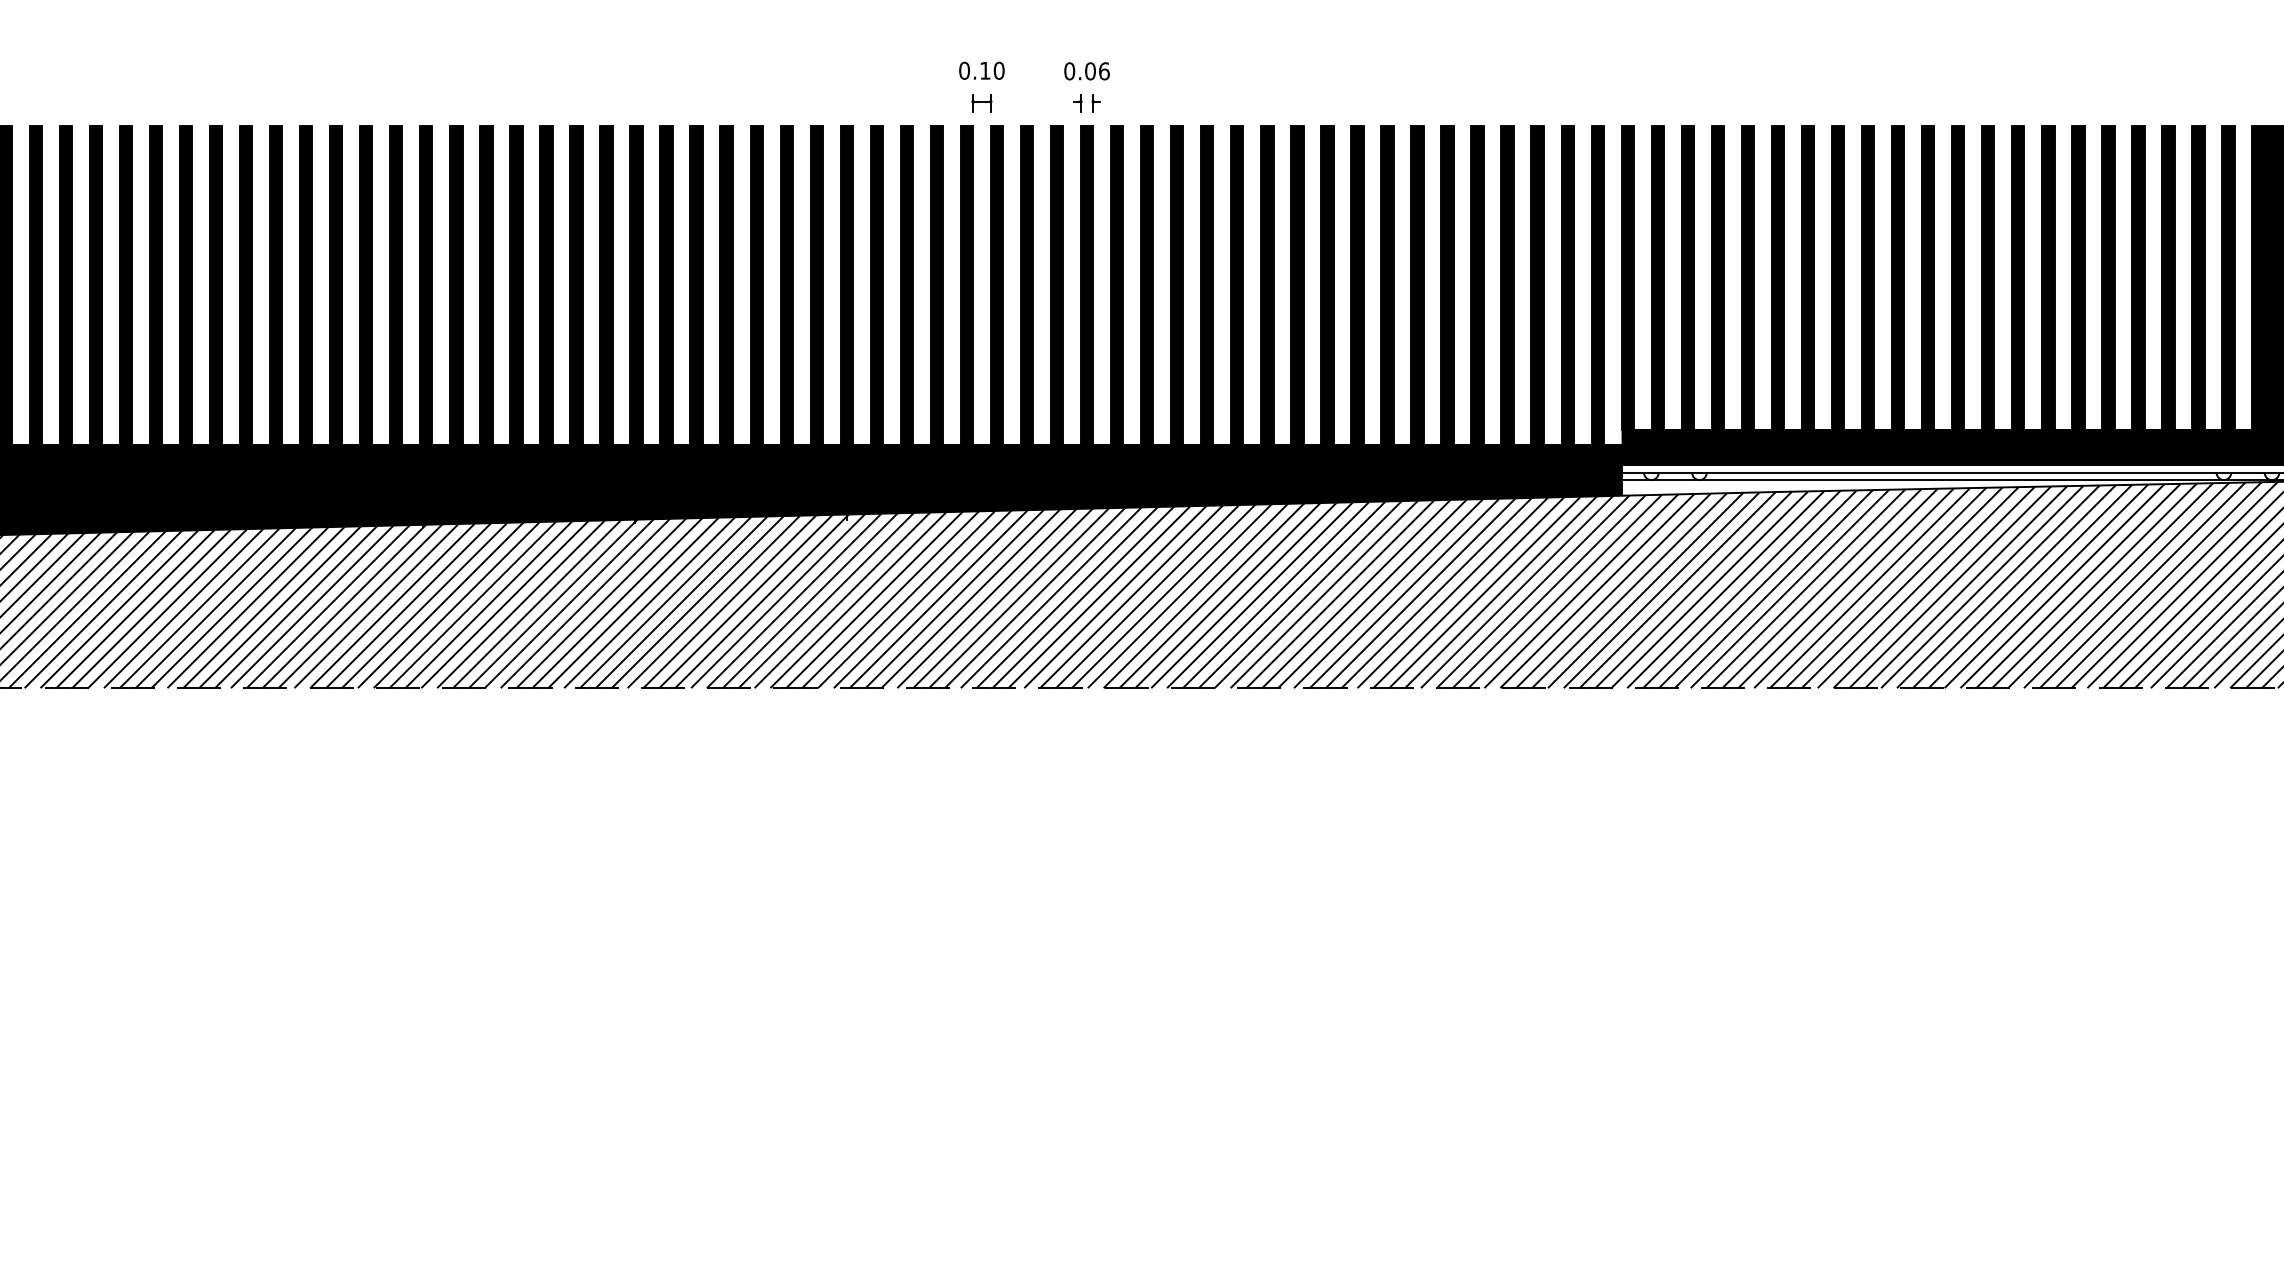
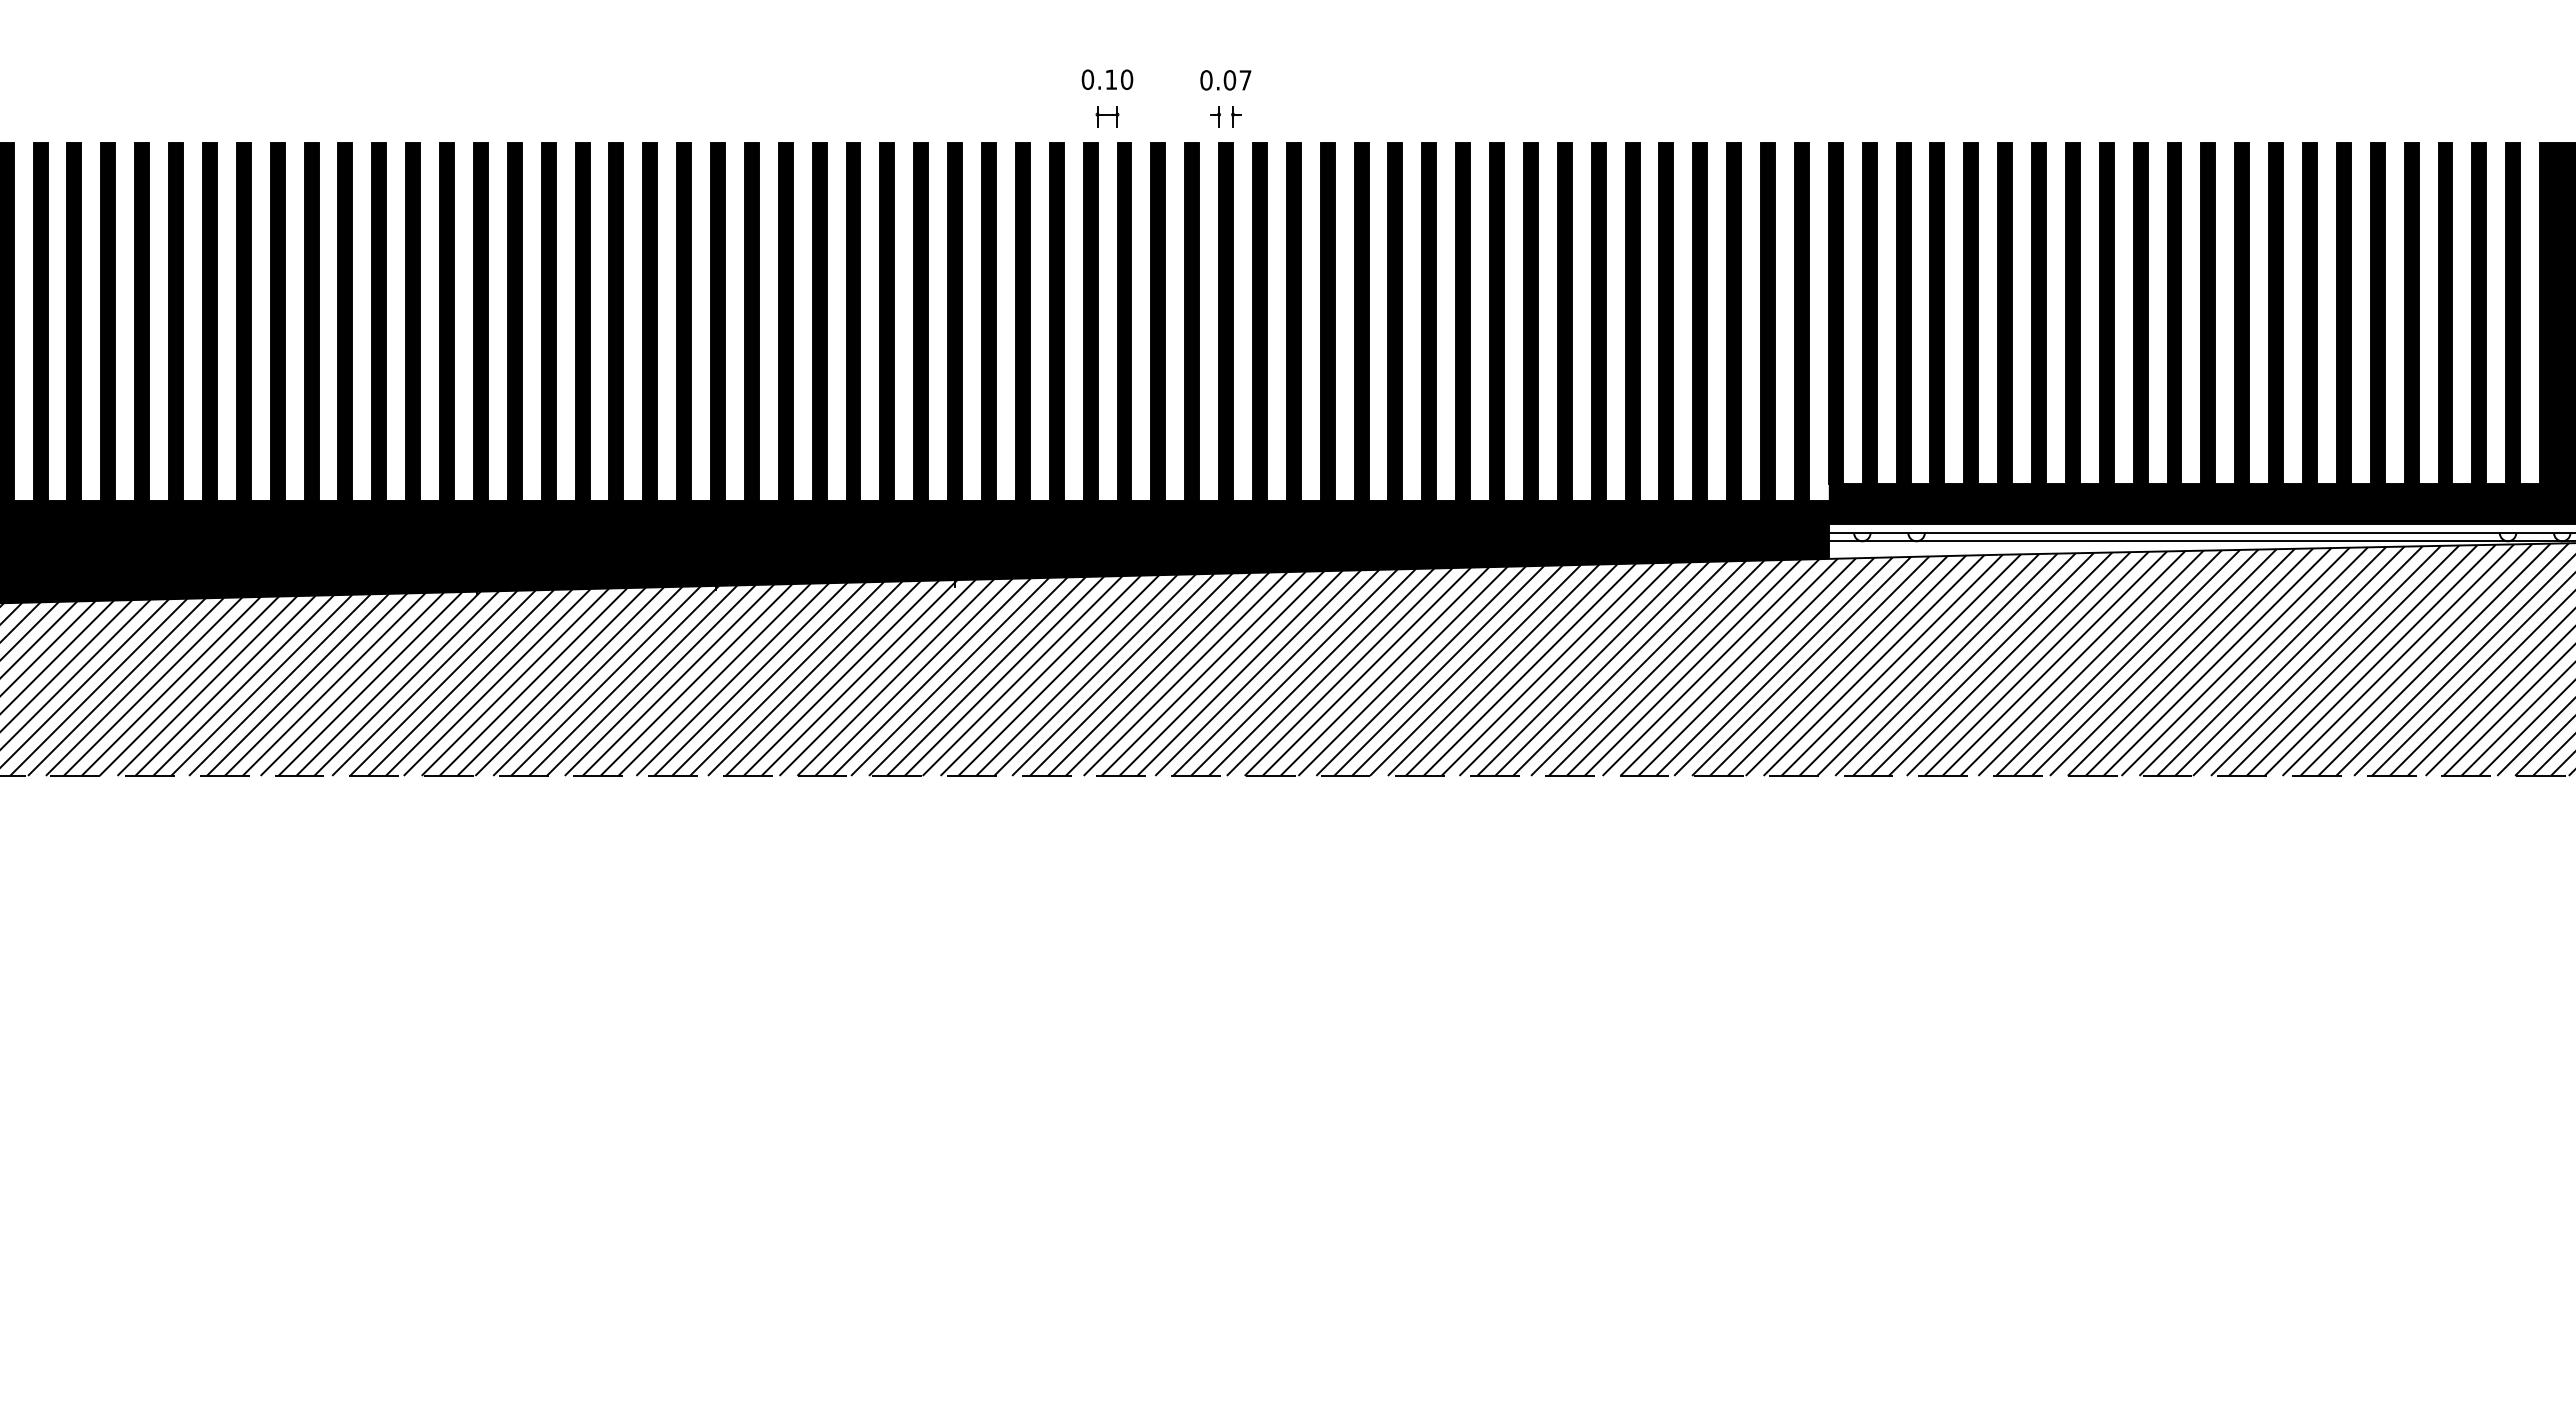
text: (1104, 71) -> (1245, 80), 0.06 -> 0.07

